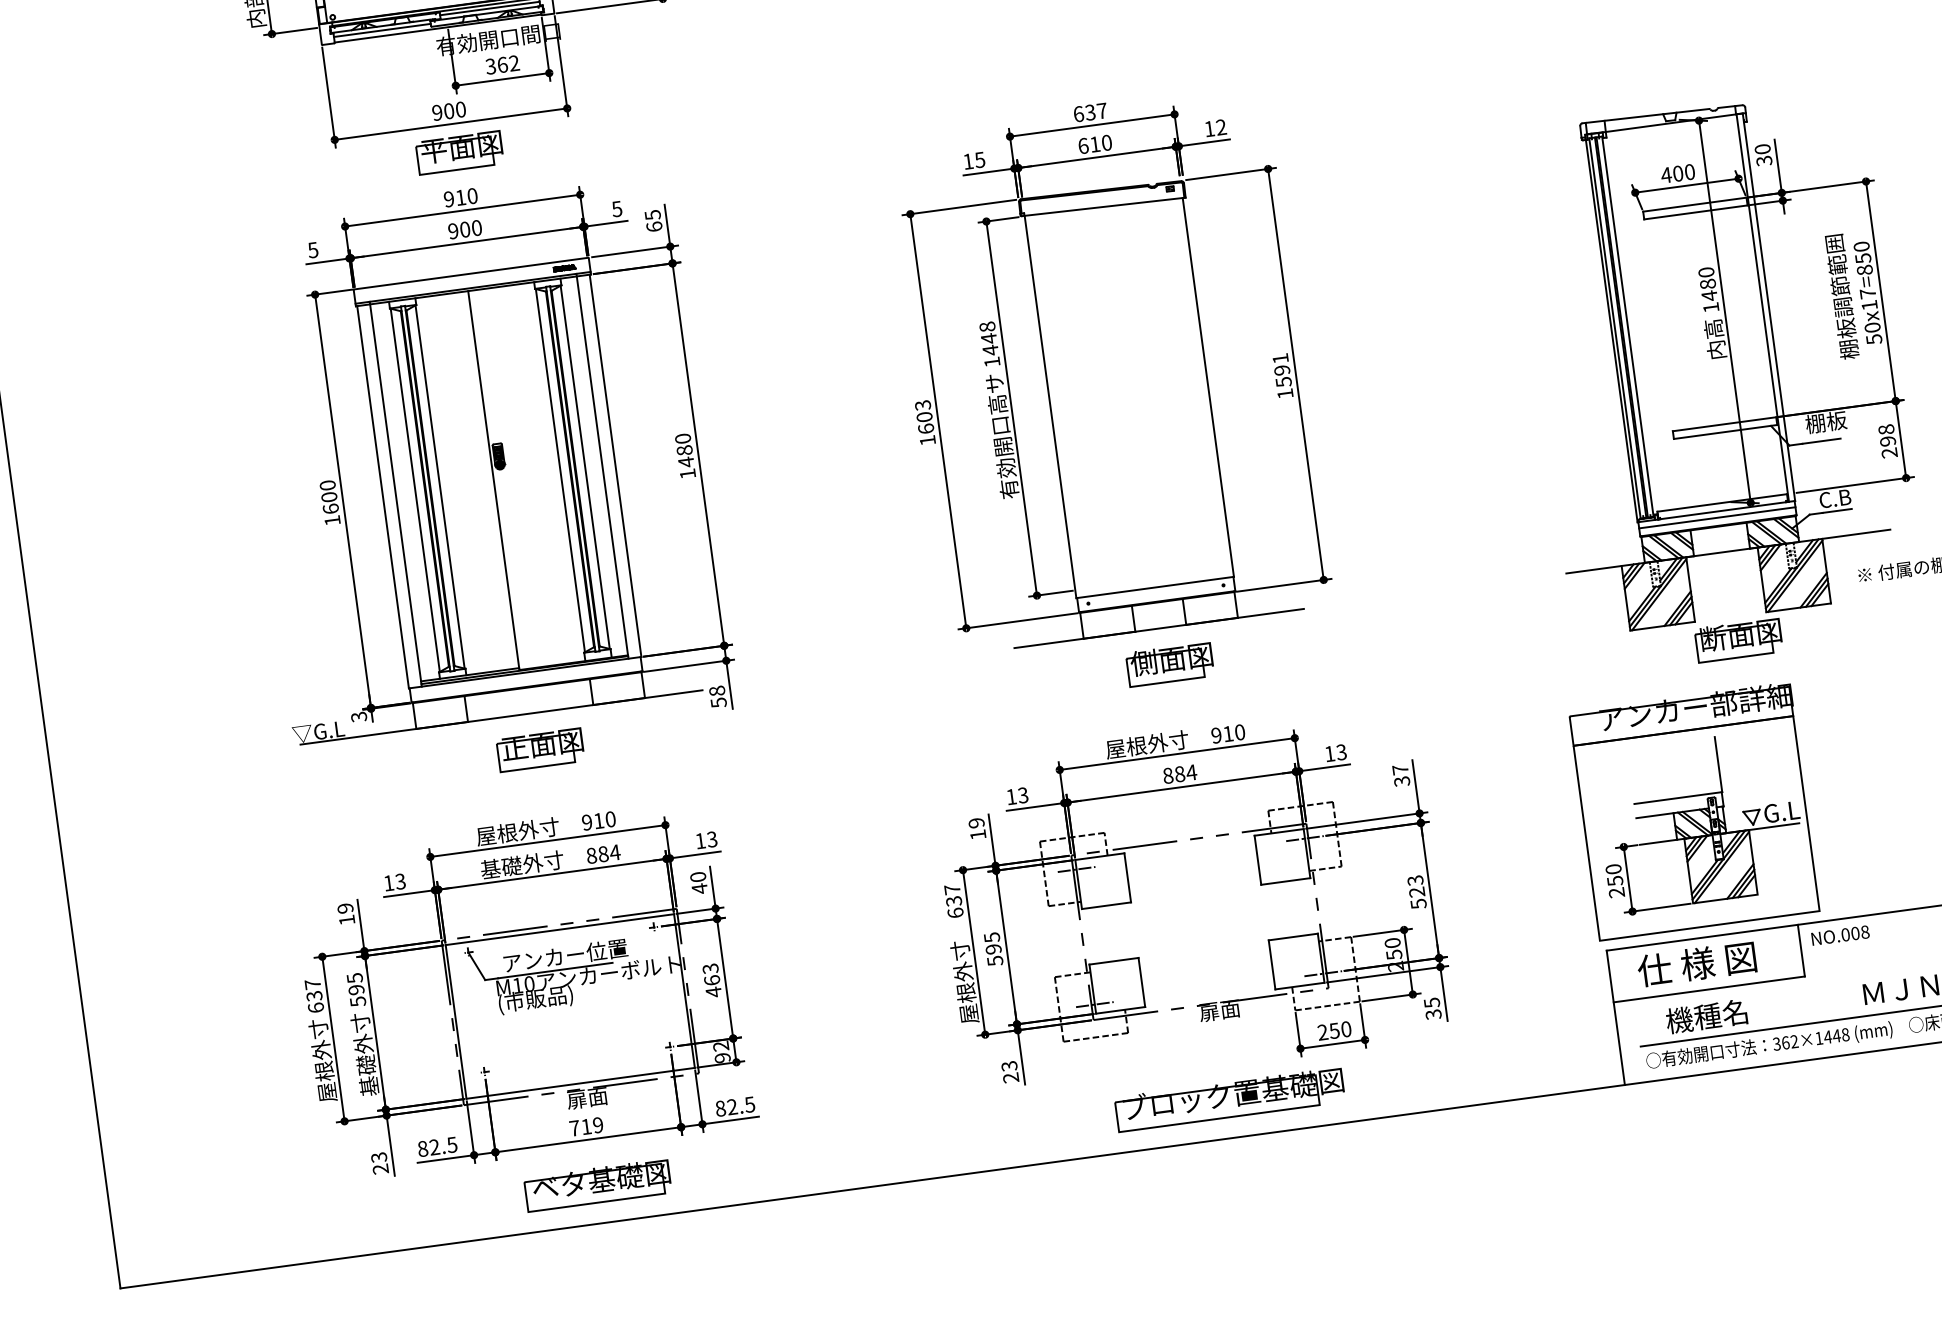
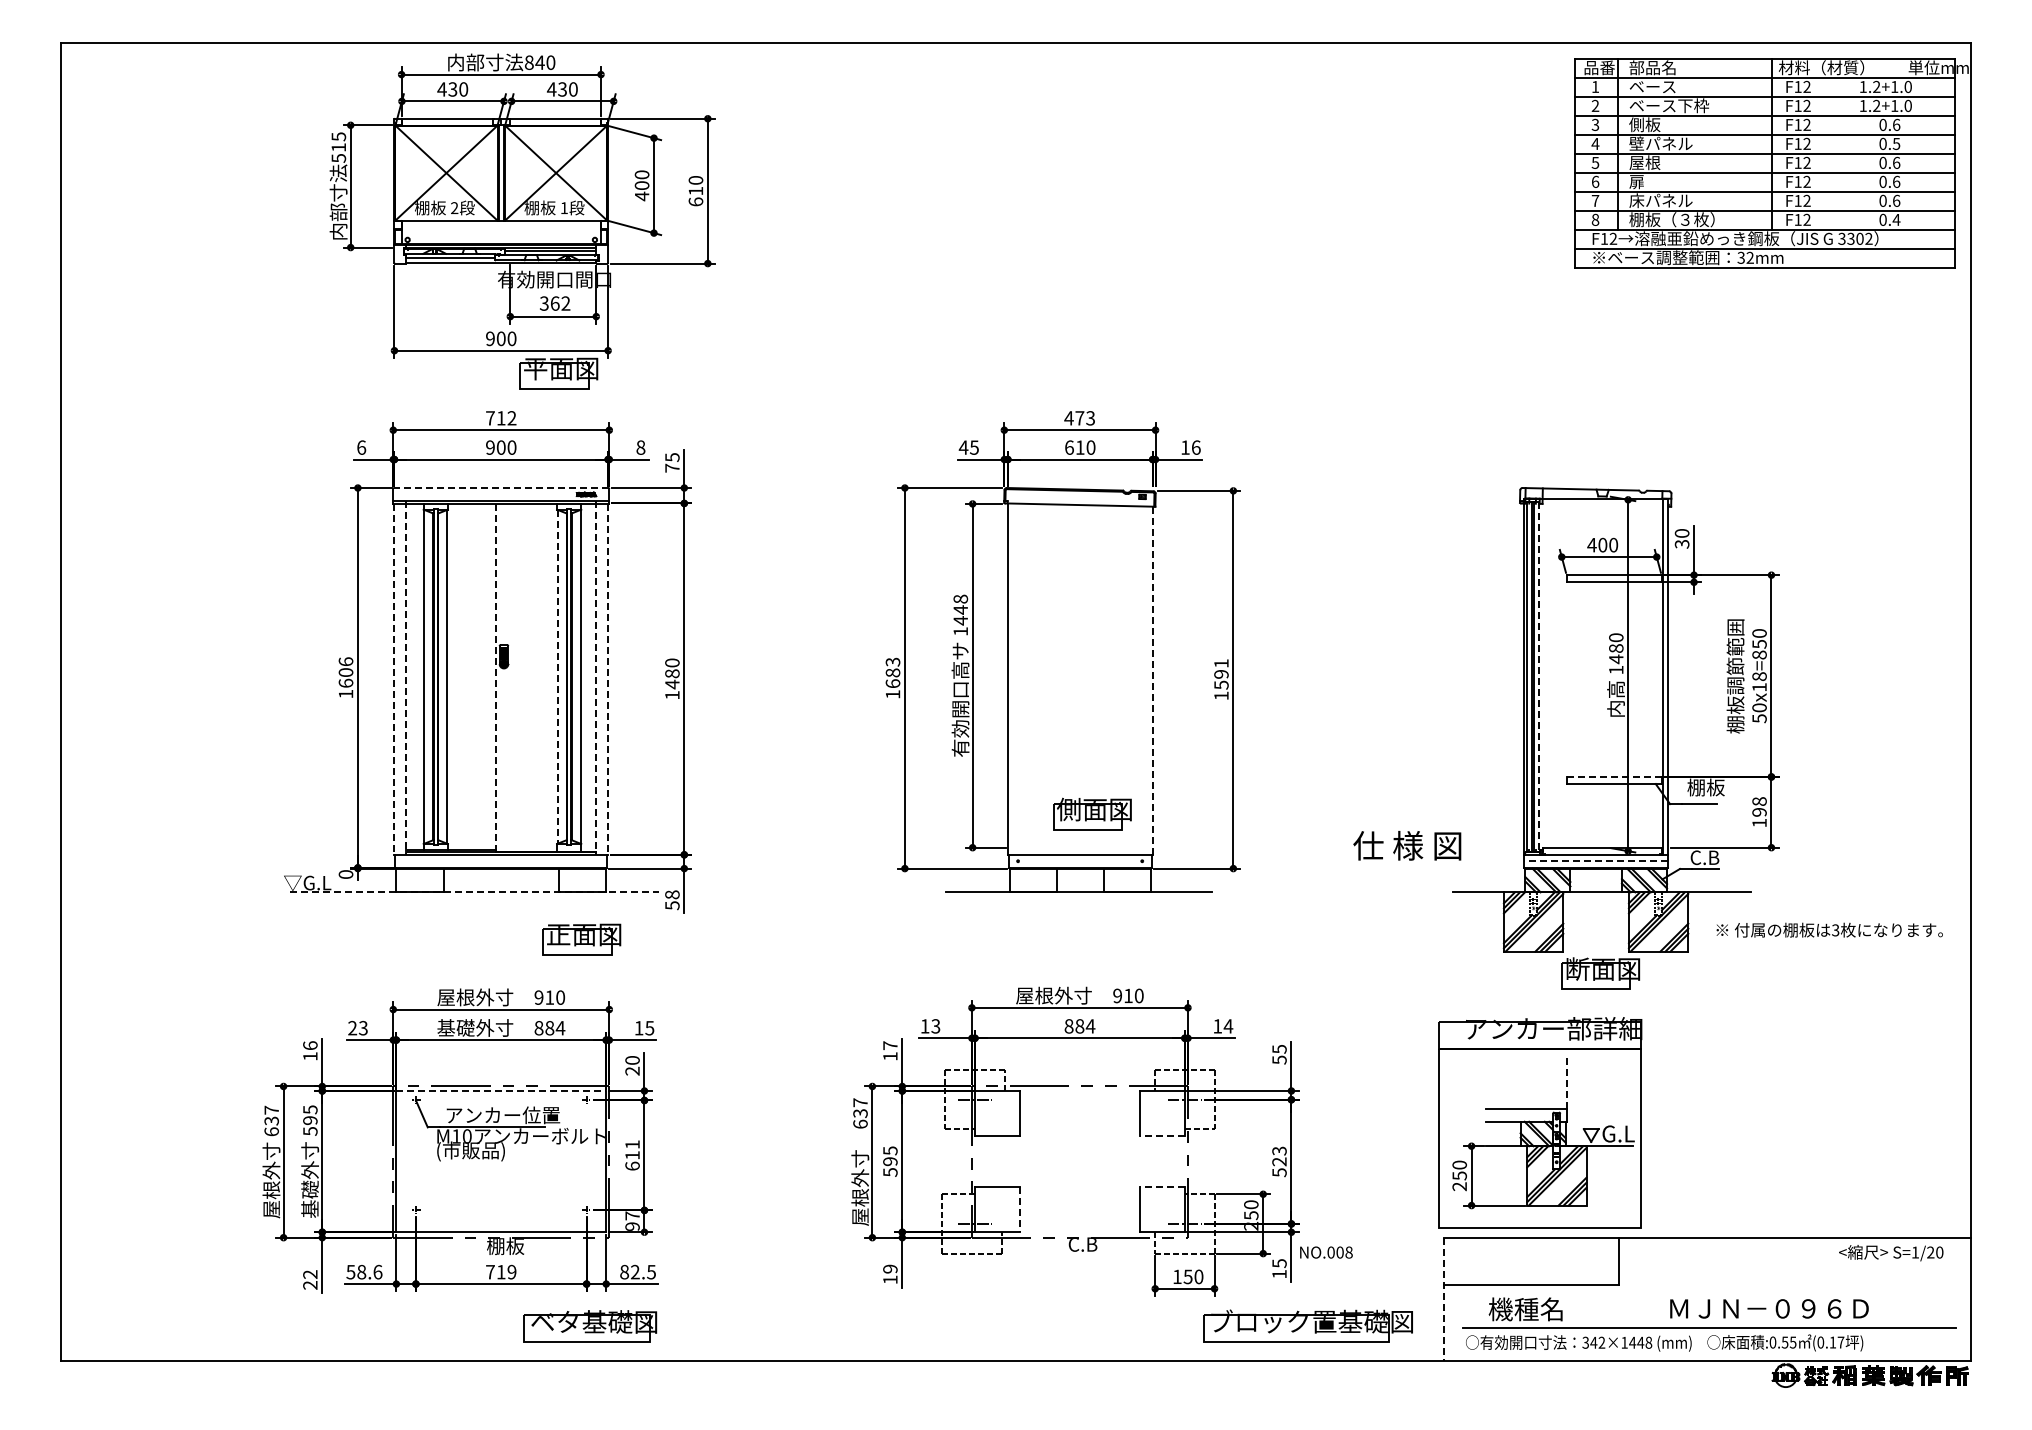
text: (1090, 112) -> (1079, 418), 637 -> 473
text: (1220, 127) -> (1195, 447), 12 -> 16
part: (459, 152) -> (558, 373), moved
text: (968, 161) -> (963, 447), 15 -> 45
text: (461, 197) -> (501, 418), 910 -> 712
text: (616, 208) -> (640, 447), 5 -> 8
text: (654, 226) -> (672, 467), 65 -> 75
text: (313, 250) -> (361, 447), 5 -> 6
line: (470, 274) -> (500, 488), solid -> dashed
text: (1867, 293) -> (1759, 676), 50x17=850 -> 50x18=850
line: (1627, 327) -> (1538, 677), solid -> dashed
line: (1208, 387) -> (1152, 680), solid -> dashed
text: (925, 416) -> (893, 672), 1603 -> 1683
line: (1724, 423) -> (1614, 776), solid -> dashed
text: (1889, 452) -> (1759, 822), 298 -> 198
line: (602, 465) -> (596, 677), solid -> dashed
line: (615, 466) -> (608, 679), solid -> dashed
line: (560, 470) -> (557, 676), solid -> dashed
line: (493, 481) -> (496, 678), solid -> dashed
text: (327, 485) -> (345, 661), 1600 -> 1606
line: (395, 493) -> (406, 677), solid -> dashed
line: (383, 497) -> (394, 679), solid -> dashed
line: (1717, 517) -> (1596, 860), solid -> dashed
part: (1170, 663) -> (1092, 813), moved
text: (359, 716) -> (346, 874), 3 -> 0
line: (501, 717) -> (474, 892), solid -> dashed
part: (540, 750) -> (581, 939), moved
text: (1341, 752) -> (1228, 1026), 13 -> 14
line: (1718, 763) -> (1567, 1082), solid -> dashed
text: (1401, 775) -> (1279, 1054), 37 -> 55
text: (976, 822) -> (890, 1045), 19 -> 17
text: (711, 838) -> (649, 1027), 13 -> 15
line: (1286, 881) -> (1162, 1136), solid -> dashed
text: (388, 882) -> (352, 1027), 13 -> 23
text: (699, 889) -> (632, 1071), 40 -> 20
text: (345, 908) -> (310, 1045), 19 -> 16
line: (560, 929) -> (501, 1090), solid -> dashed
text: (1840, 935) -> (1326, 1252), moved
line: (1293, 937) -> (1162, 1187), solid -> dashed
text: (1697, 963) -> (1407, 845), moved
text: (712, 980) -> (632, 1155), 463 -> 611
line: (1142, 982) -> (1020, 1209), solid -> dashed
text: (1219, 1010) -> (1086, 1244), 扉面 -> C.B
text: (1433, 1014) -> (1279, 1274), 35 -> 15
line: (1615, 1017) -> (1443, 1299), solid -> dashed
text: (1322, 1032) -> (1177, 1276), 250 -> 150
text: (1785, 1042) -> (1593, 1342), 362×1448 -> 342×1448
text: (720, 1045) -> (632, 1215), 92 -> 97
text: (1010, 1072) -> (890, 1274), 23 -> 19
text: (587, 1098) -> (505, 1246), 扉面 -> 棚板
part: (1228, 1099) -> (1307, 1325), moved
text: (437, 1146) -> (364, 1271), 82.5 -> 58.6
text: (379, 1157) -> (310, 1274), 23 -> 22
part: (598, 1185) -> (590, 1326), moved

